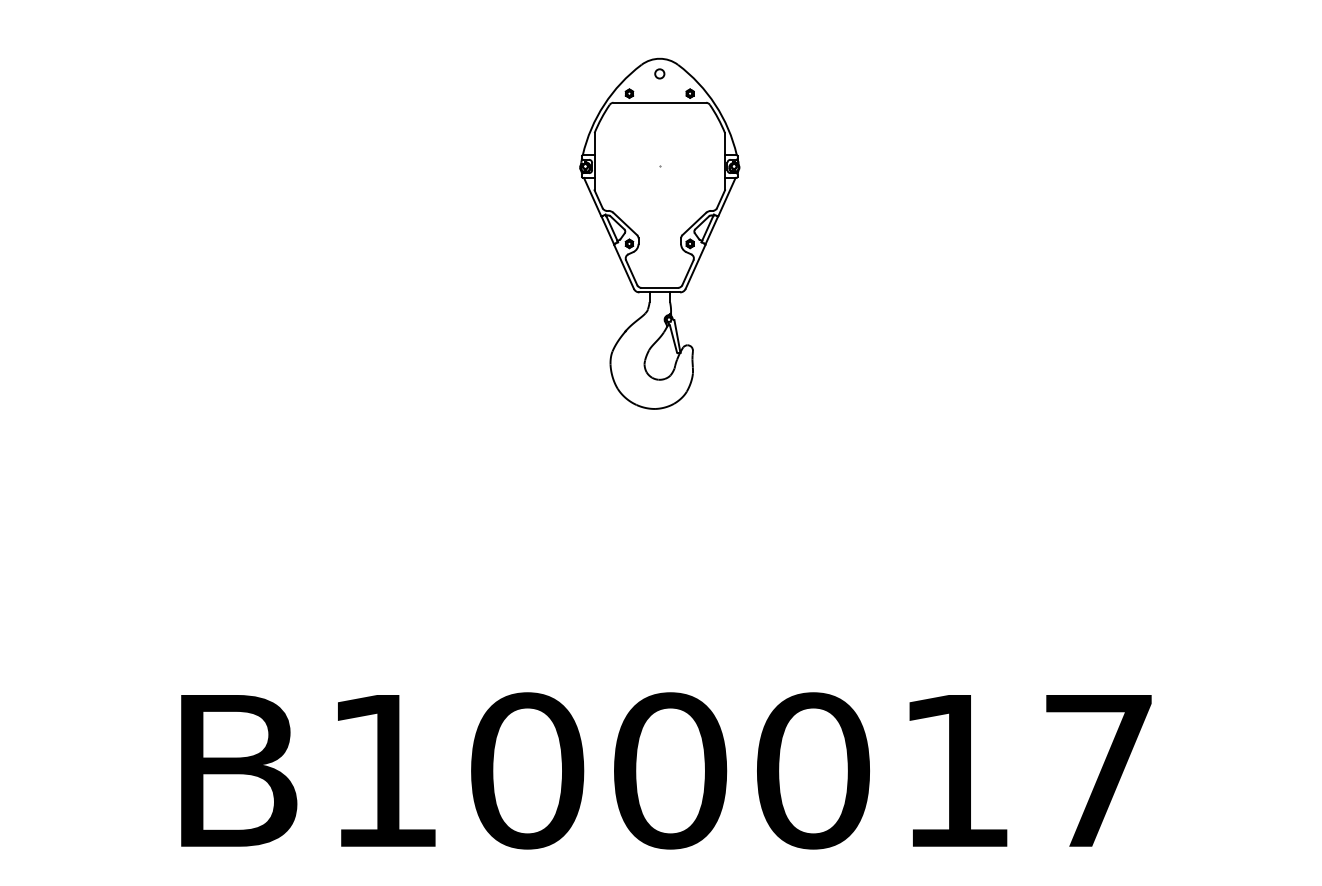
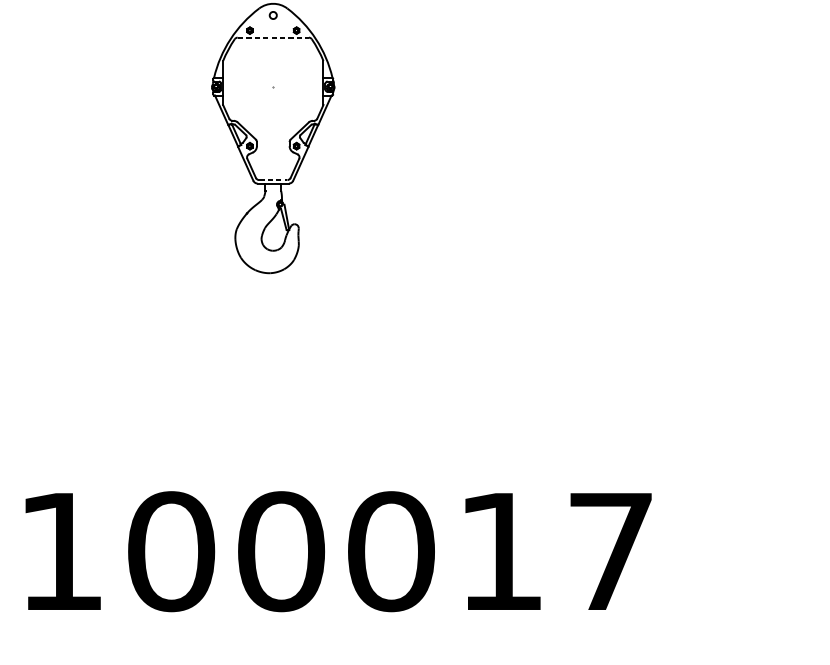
line: (660, 102) -> (273, 37), solid -> dashed
line: (660, 287) -> (273, 179), solid -> dashed

